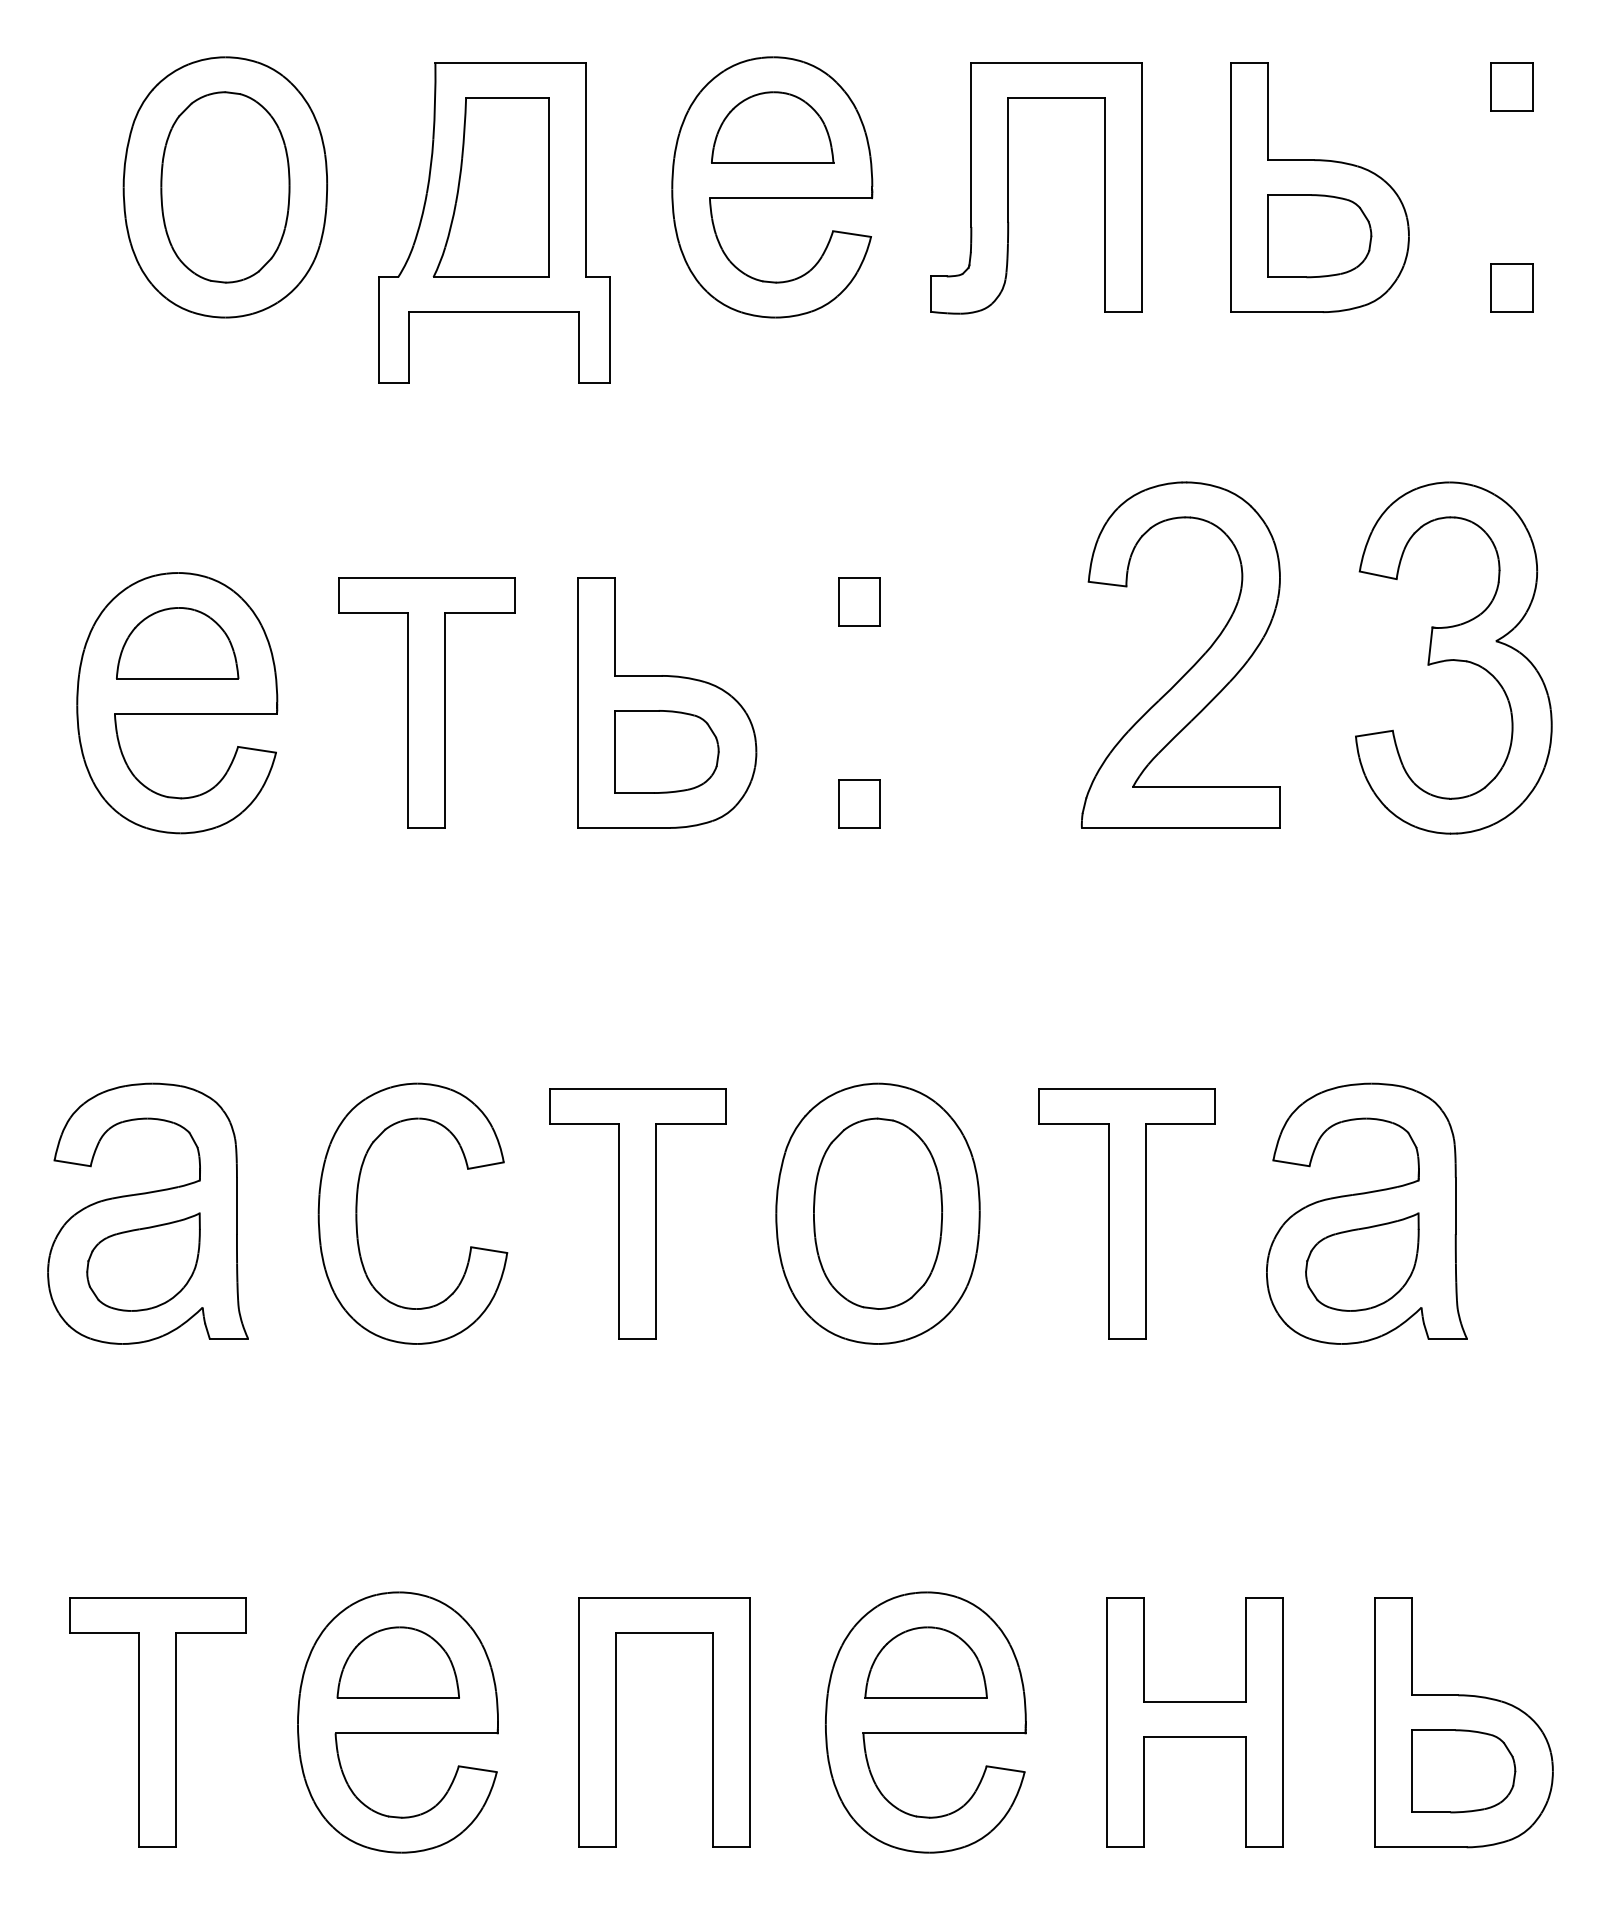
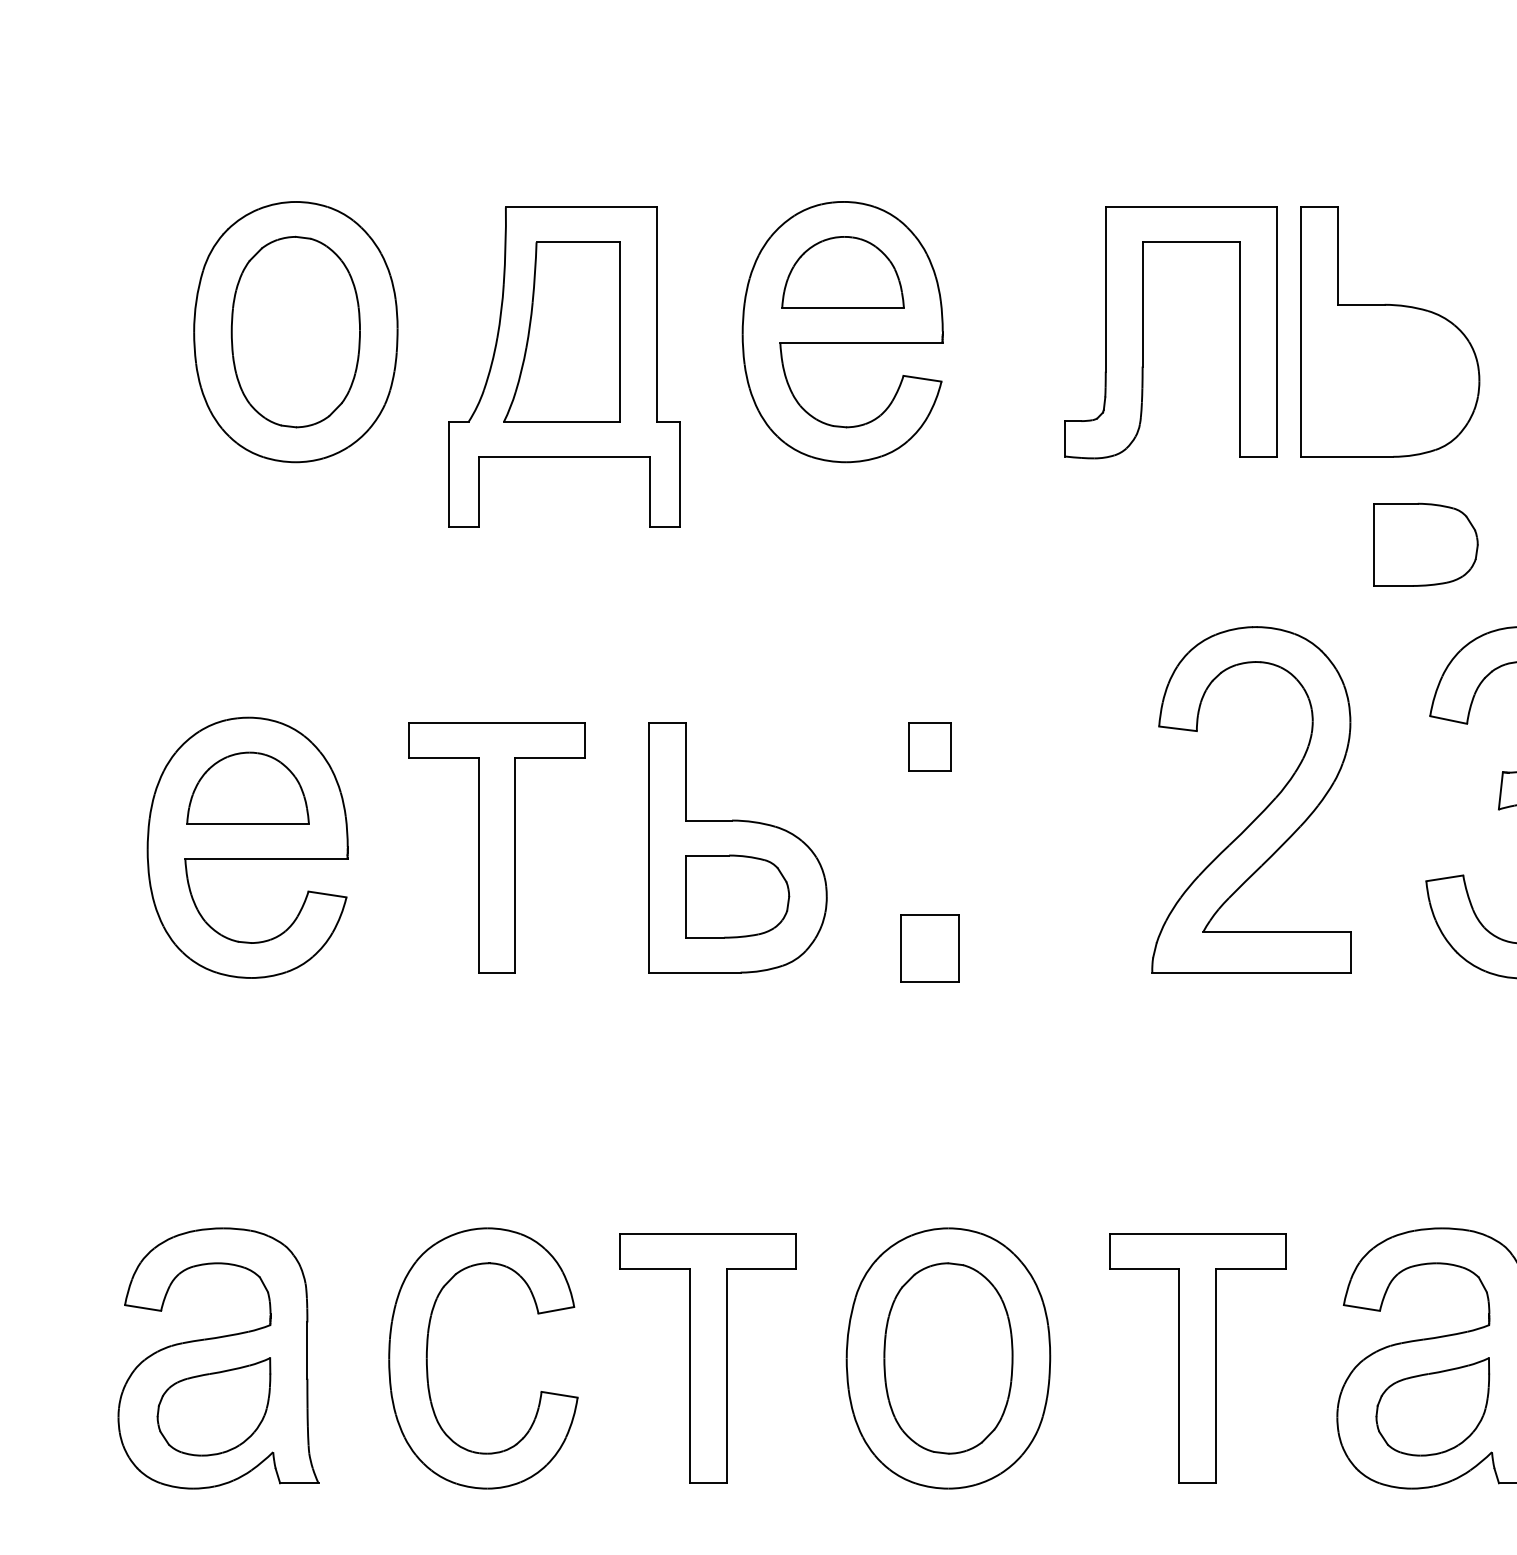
part: (1008, 188) -> (1142, 333), moved
part: (1319, 236) -> (1425, 545), moved
part: (859, 803) -> (929, 948), size x1.4

